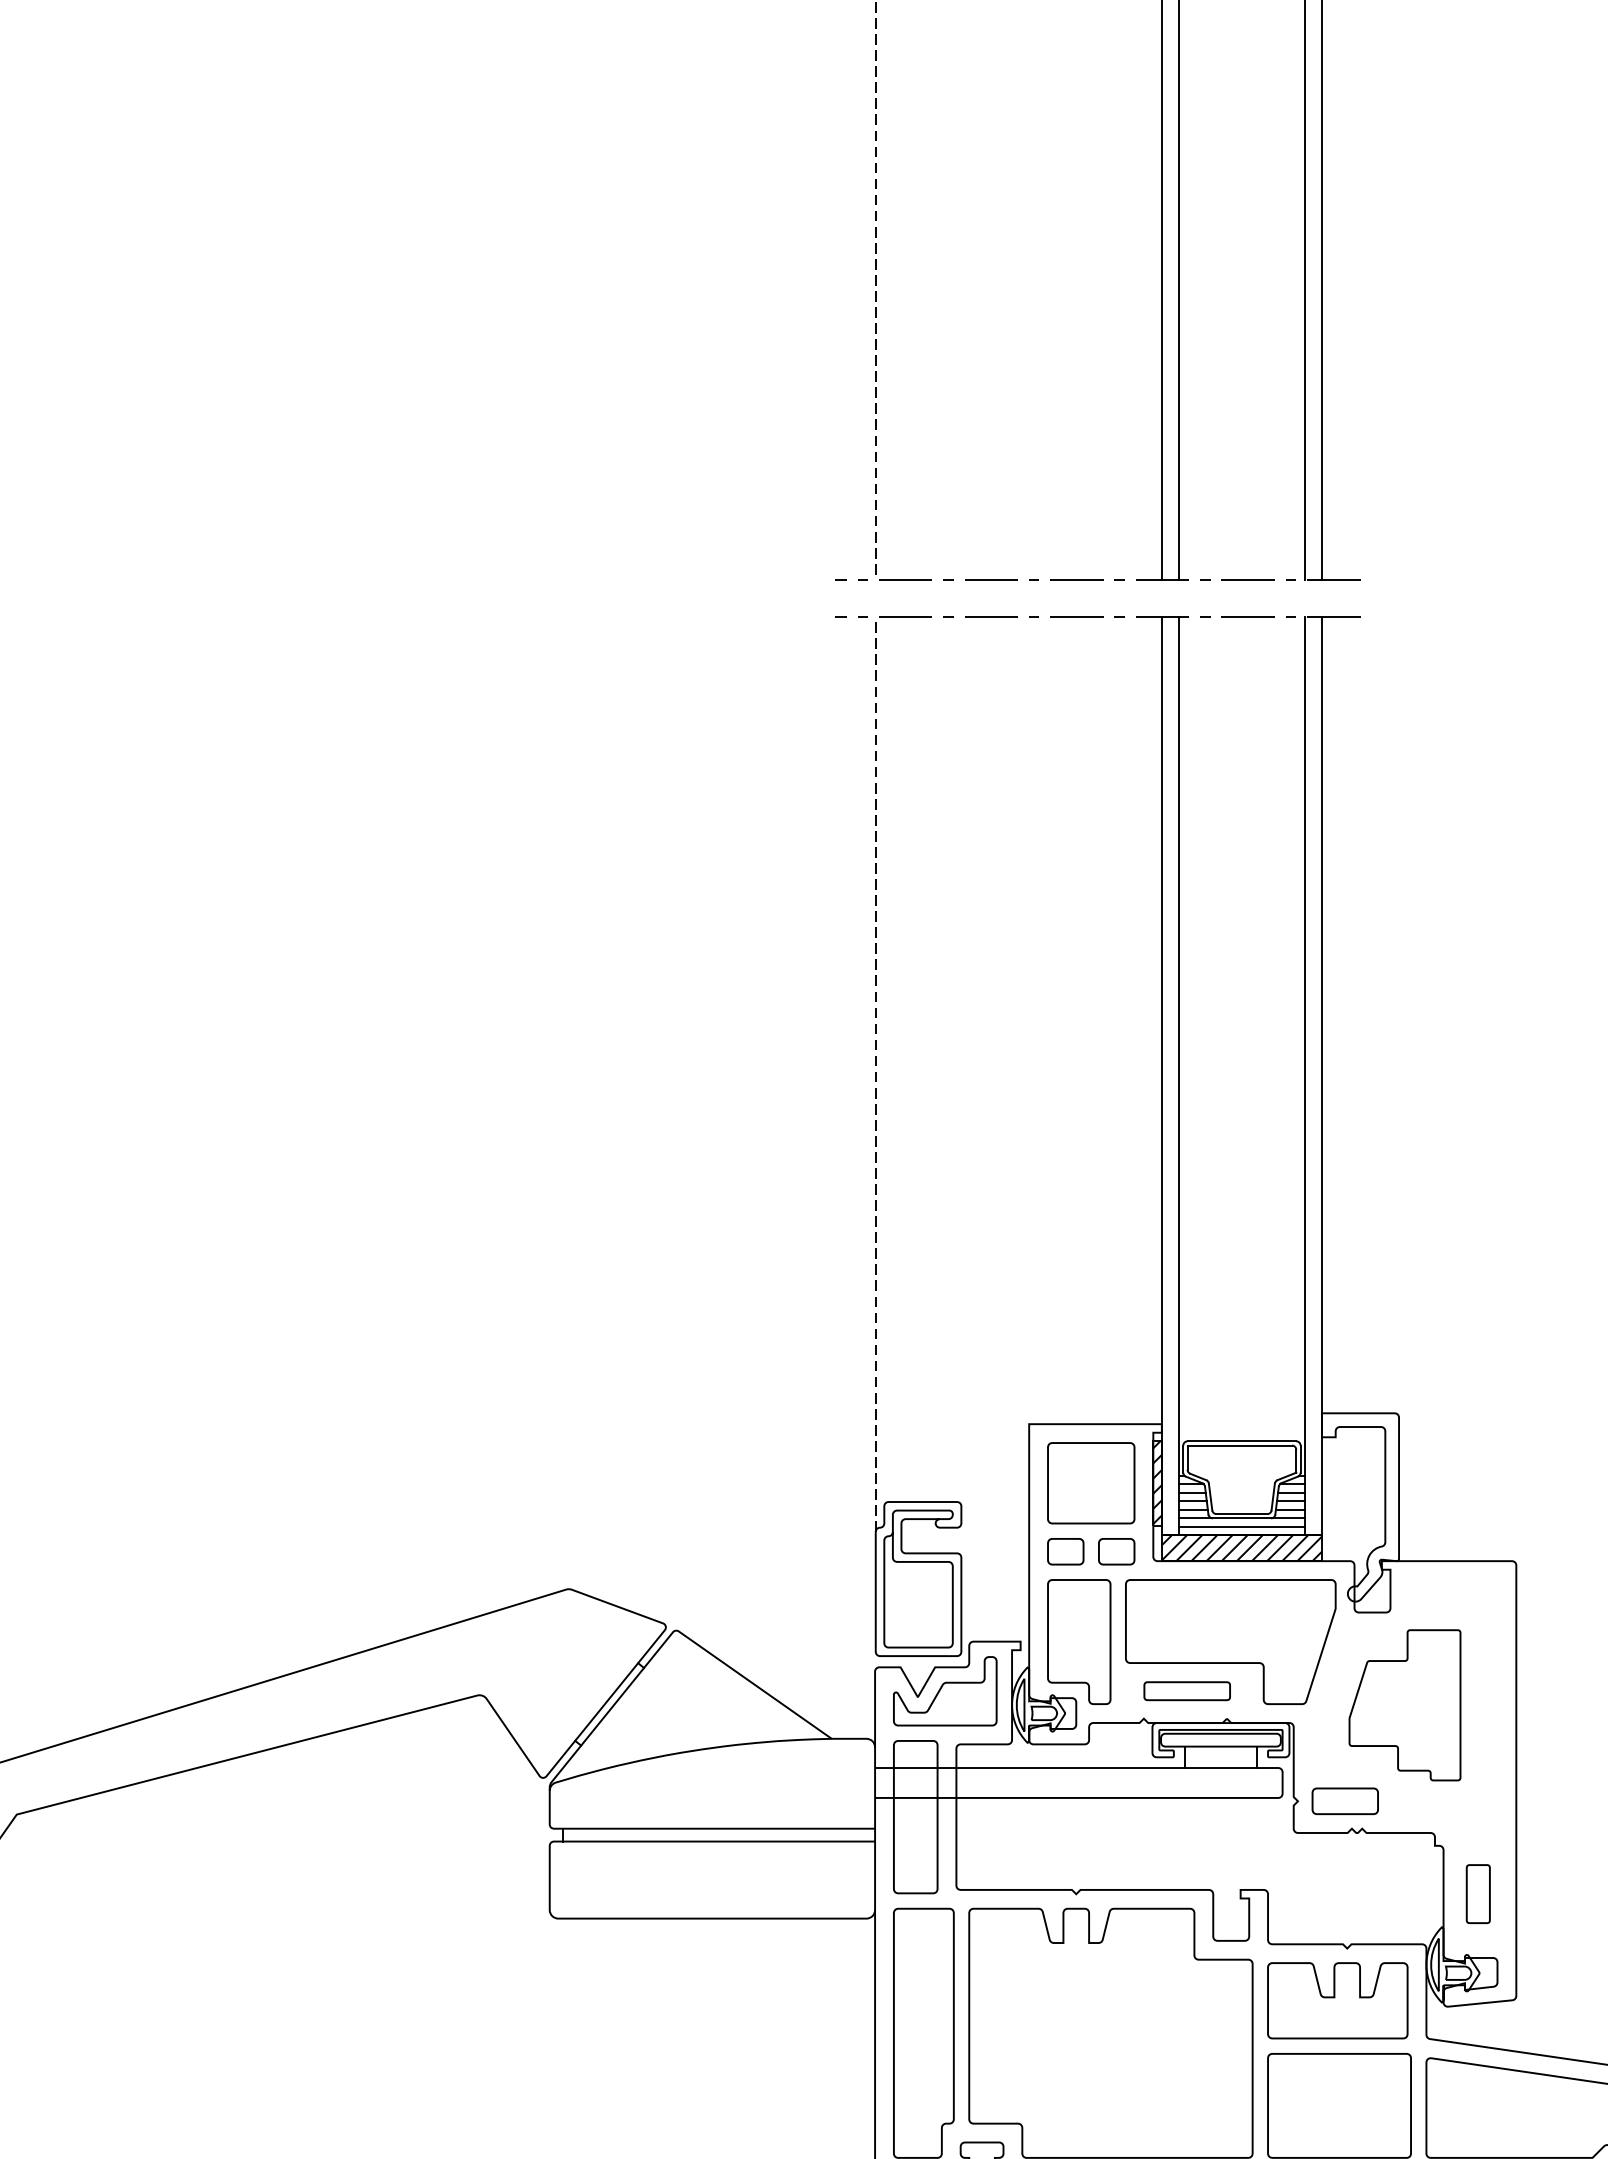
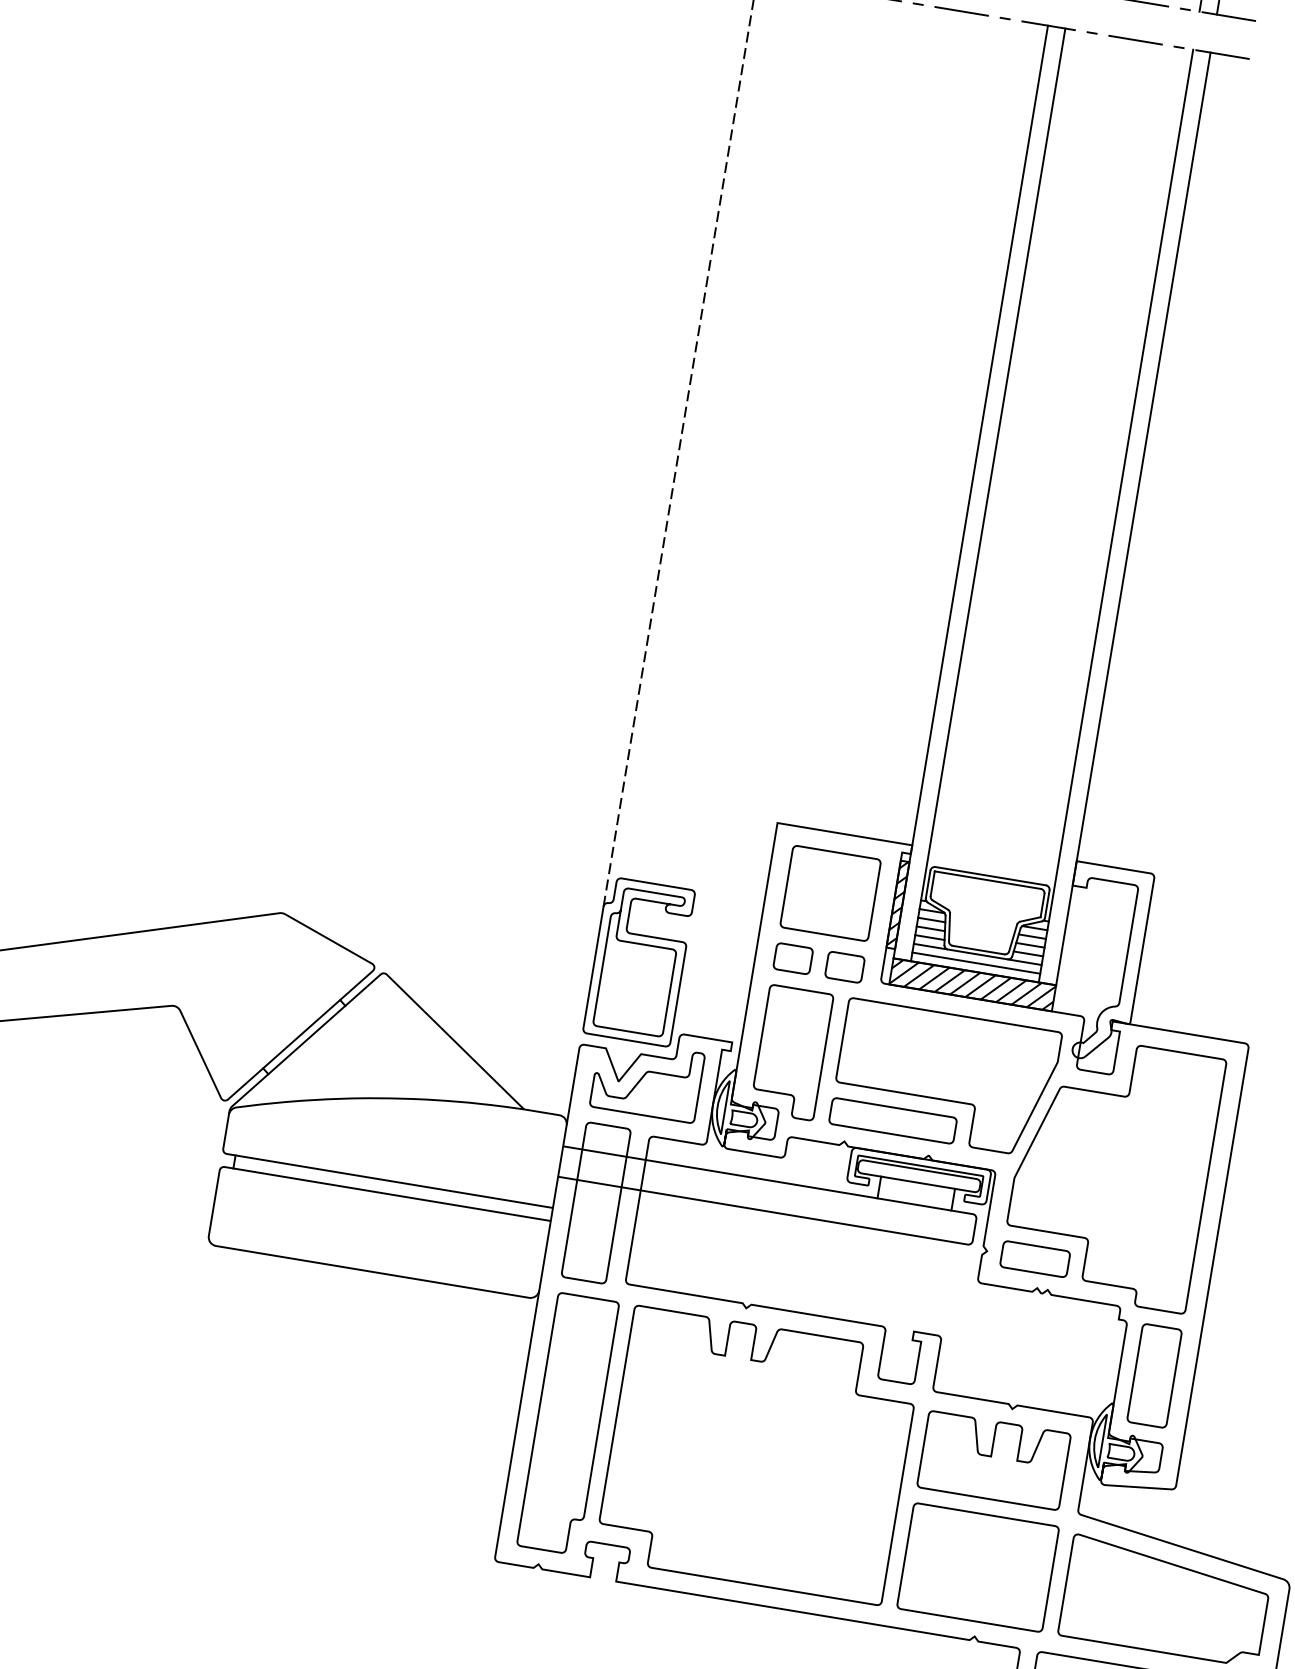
part: (1187, 1690) -> (893, 1120), size x1.43
part: (1404, 1705) -> (1111, 1171), size x1.67
part: (1478, 1893) -> (1154, 1375), size x1.67

